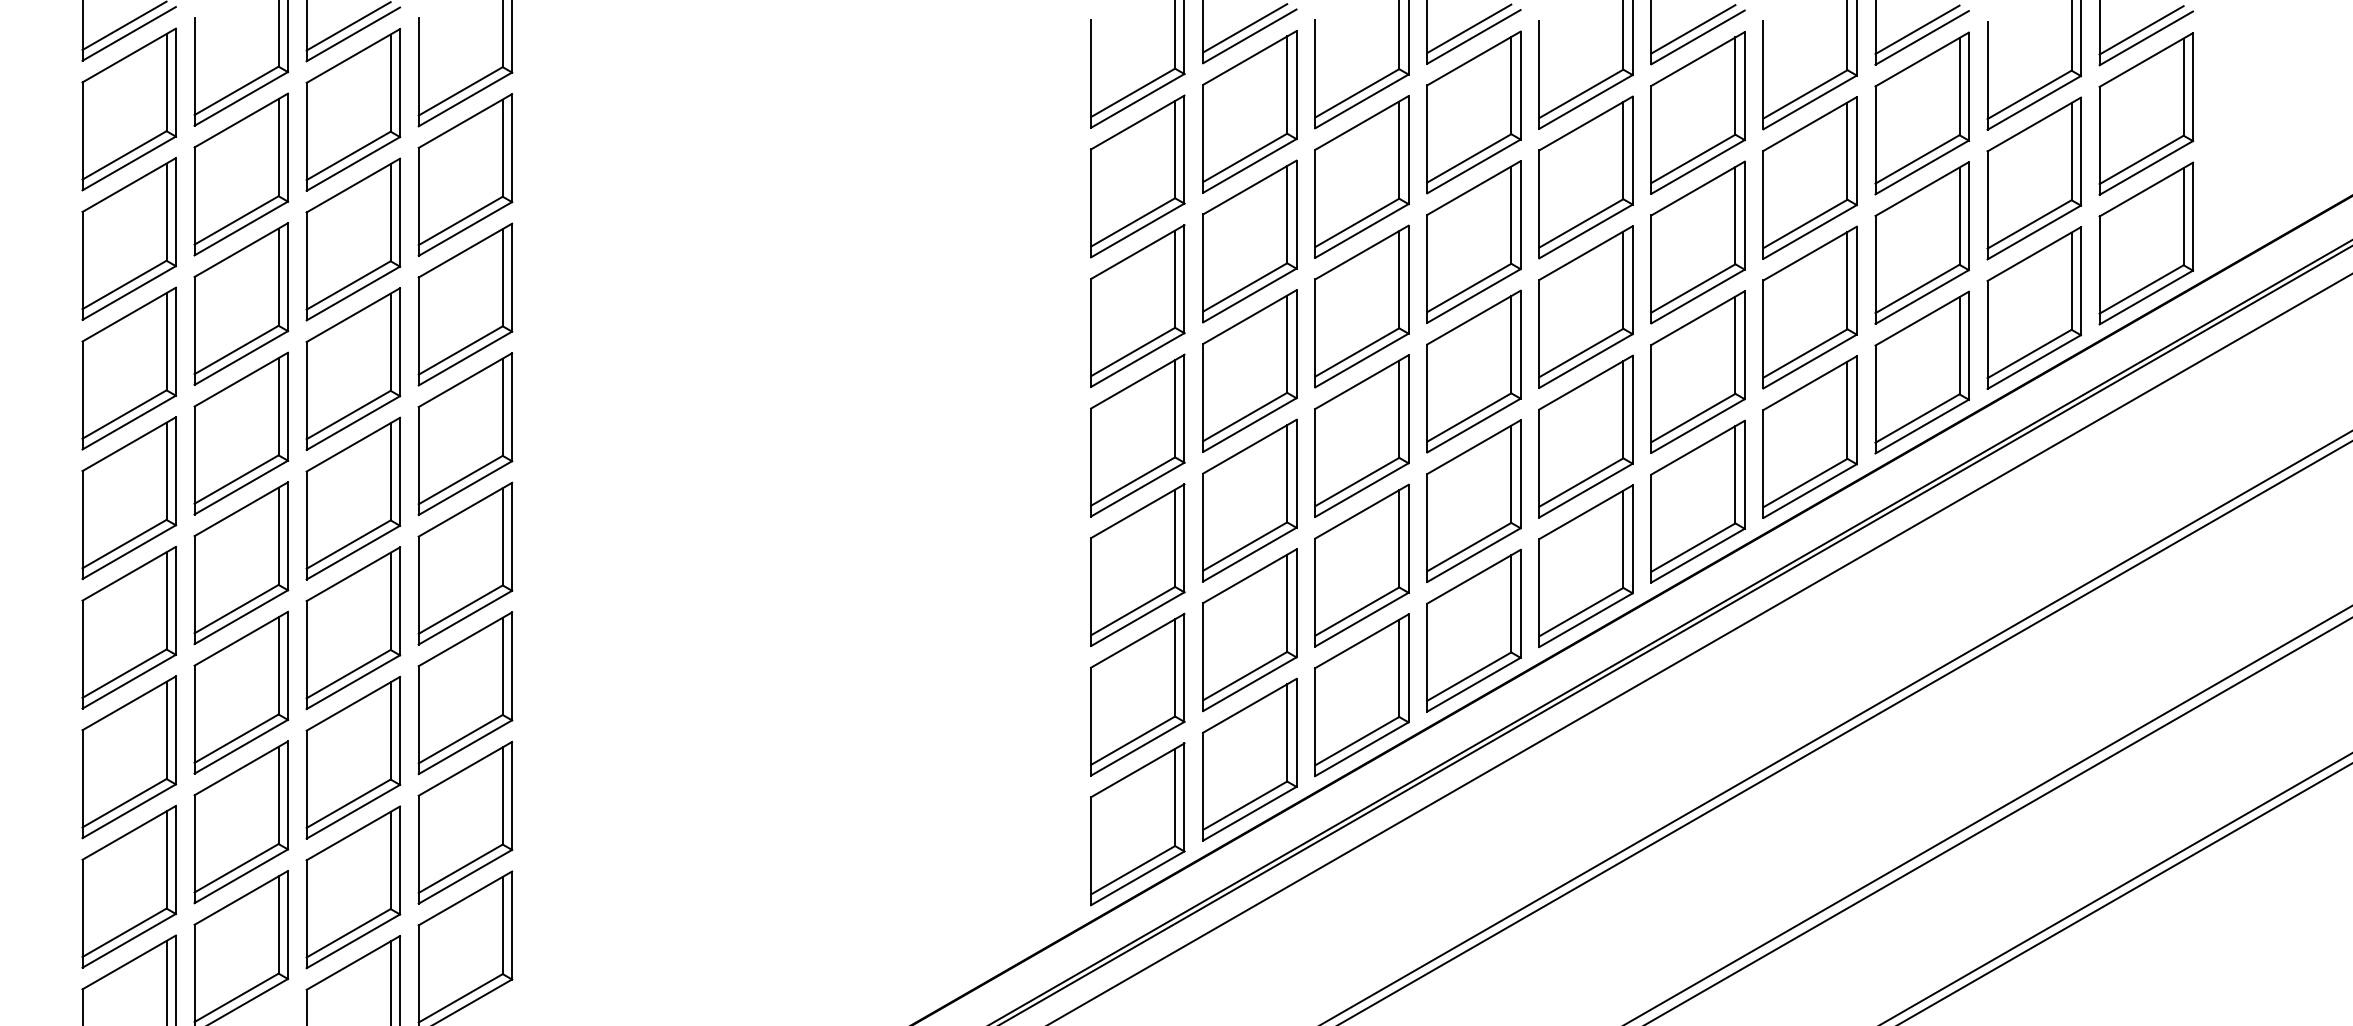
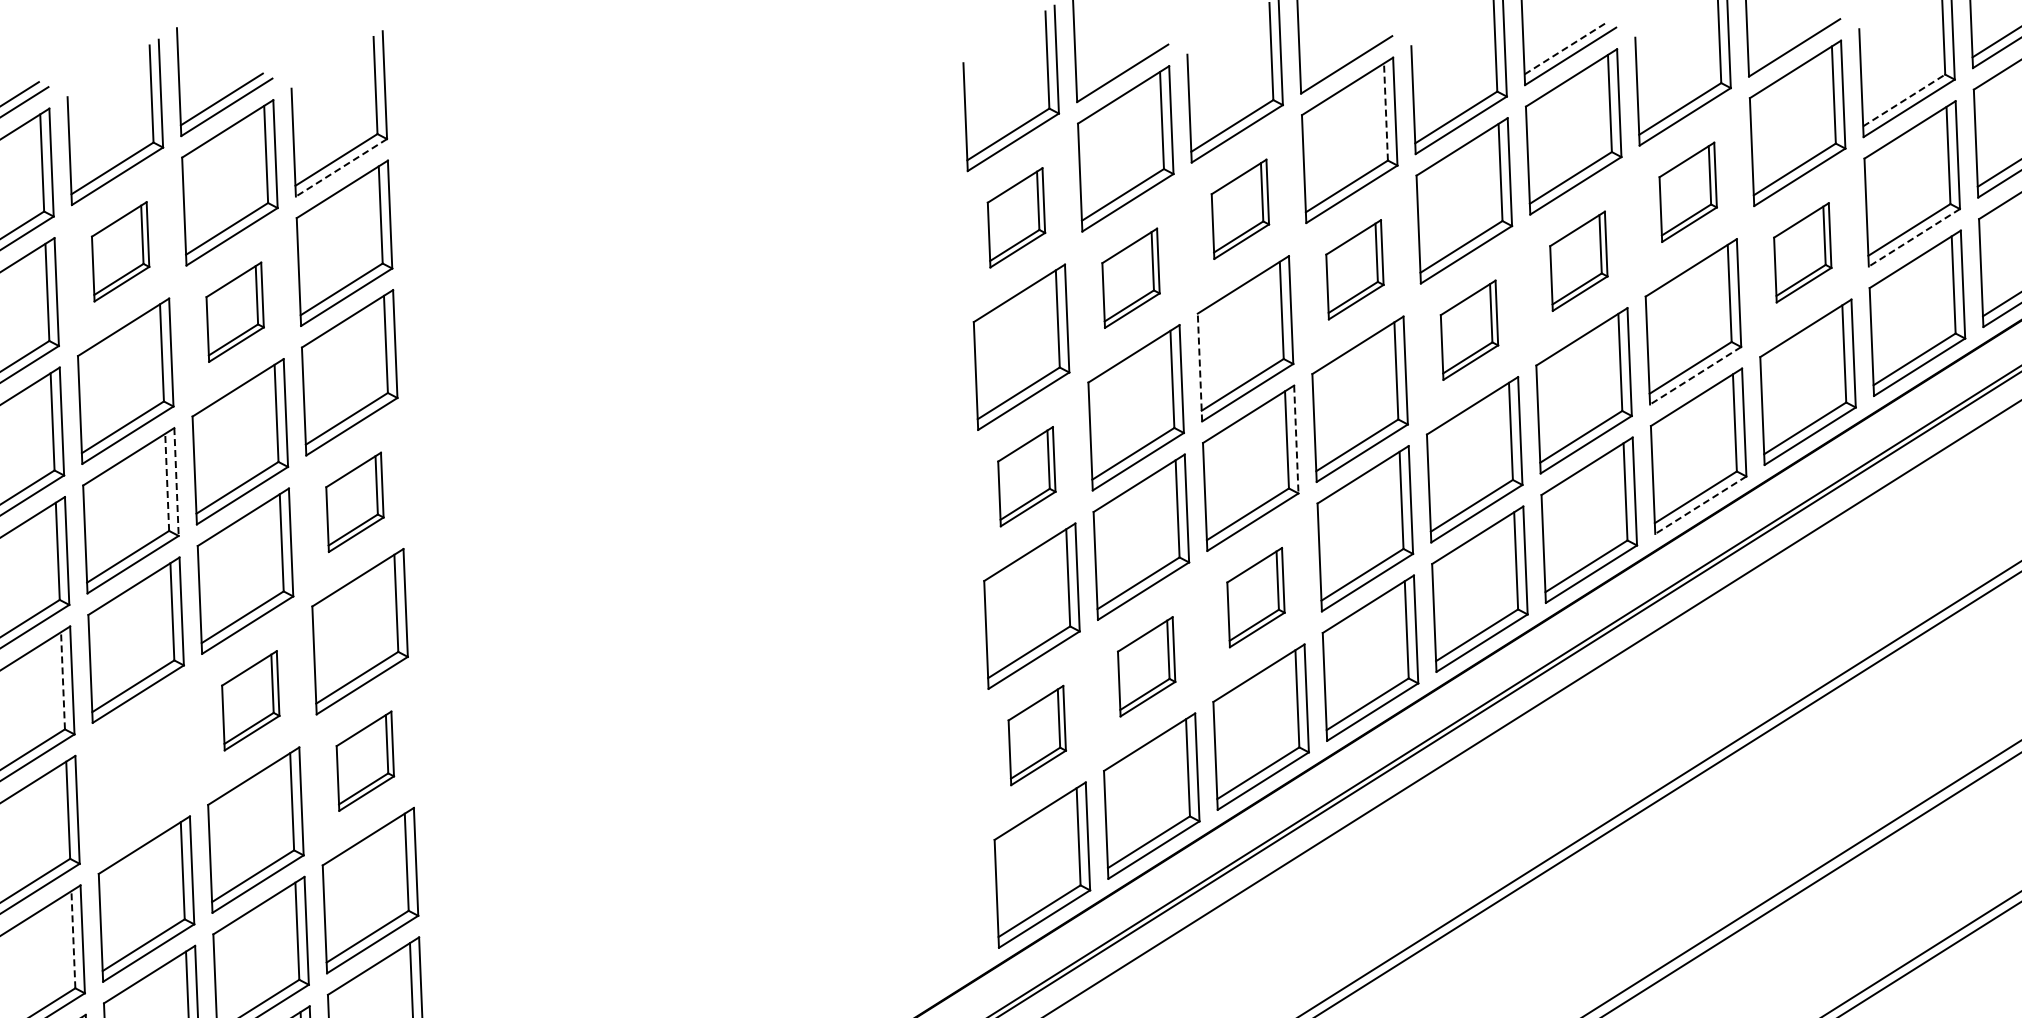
line: (1245, 28) -> (1118, 65), removed
line: (1469, 28) -> (1341, 56), removed
line: (1693, 29) -> (1565, 48), solid -> dashed
line: (1917, 29) -> (1789, 39), removed
line: (1511, 85) -> (1386, 111), solid -> dashed
line: (2030, 94) -> (1905, 100), solid -> dashed
line: (465, 99) -> (341, 167), solid -> dashed
part: (241, 174) -> (120, 251), size x0.6
part: (1137, 176) -> (1016, 217), size x0.6
part: (1361, 176) -> (1239, 208), size x0.6
part: (1809, 177) -> (1687, 191), size x0.6
line: (2034, 232) -> (1914, 237), solid -> dashed
part: (353, 239) -> (235, 312), size x0.6
part: (1249, 241) -> (1130, 278), size x0.6
part: (1473, 241) -> (1354, 269), size x0.6
part: (1697, 242) -> (1578, 261), size x0.6
part: (1921, 242) -> (1802, 252), size x0.6
part: (1585, 306) -> (1468, 329), size x0.6
line: (1315, 333) -> (1200, 367), solid -> dashed
line: (1810, 361) -> (1696, 375), solid -> dashed
line: (278, 406) -> (167, 482), solid -> dashed
line: (287, 406) -> (176, 481), solid -> dashed
line: (1408, 409) -> (1296, 439), solid -> dashed
part: (465, 434) -> (355, 502), size x0.6
part: (1137, 435) -> (1026, 476), size x0.6
line: (1810, 491) -> (1701, 505), solid -> dashed
part: (1361, 565) -> (1255, 597), size x0.6
line: (166, 600) -> (62, 680), solid -> dashed
part: (353, 628) -> (250, 700), size x0.6
part: (1249, 630) -> (1146, 666), size x0.6
part: (240, 692) -> (140, 769), removed
part: (465, 693) -> (365, 761), size x0.6
part: (1137, 694) -> (1036, 735), size x0.6
line: (166, 859) -> (73, 939), solid -> dashed

